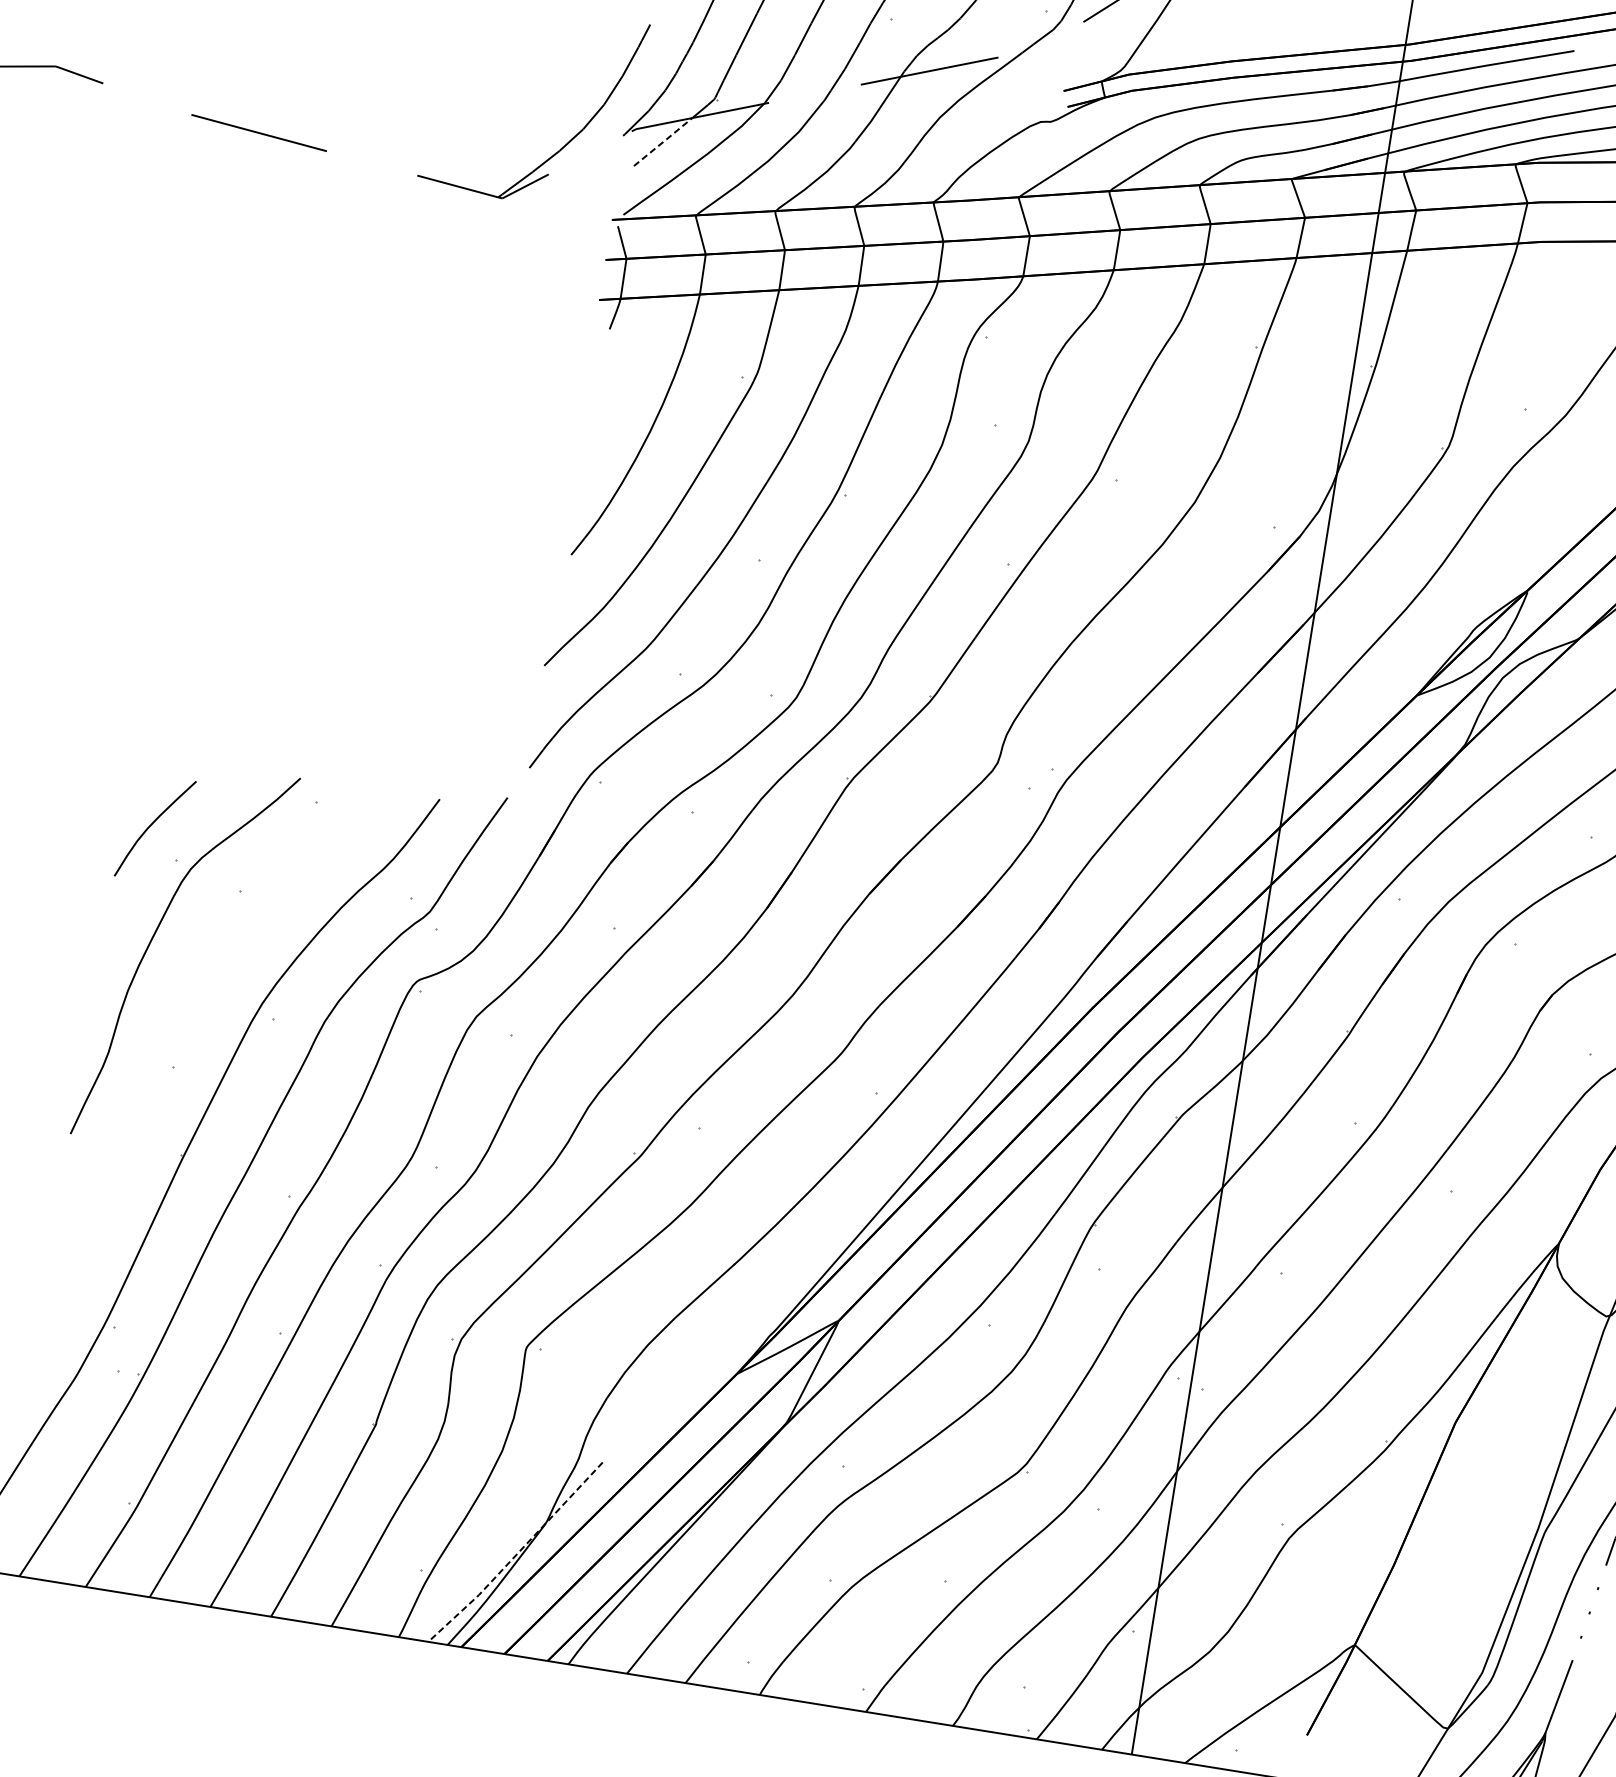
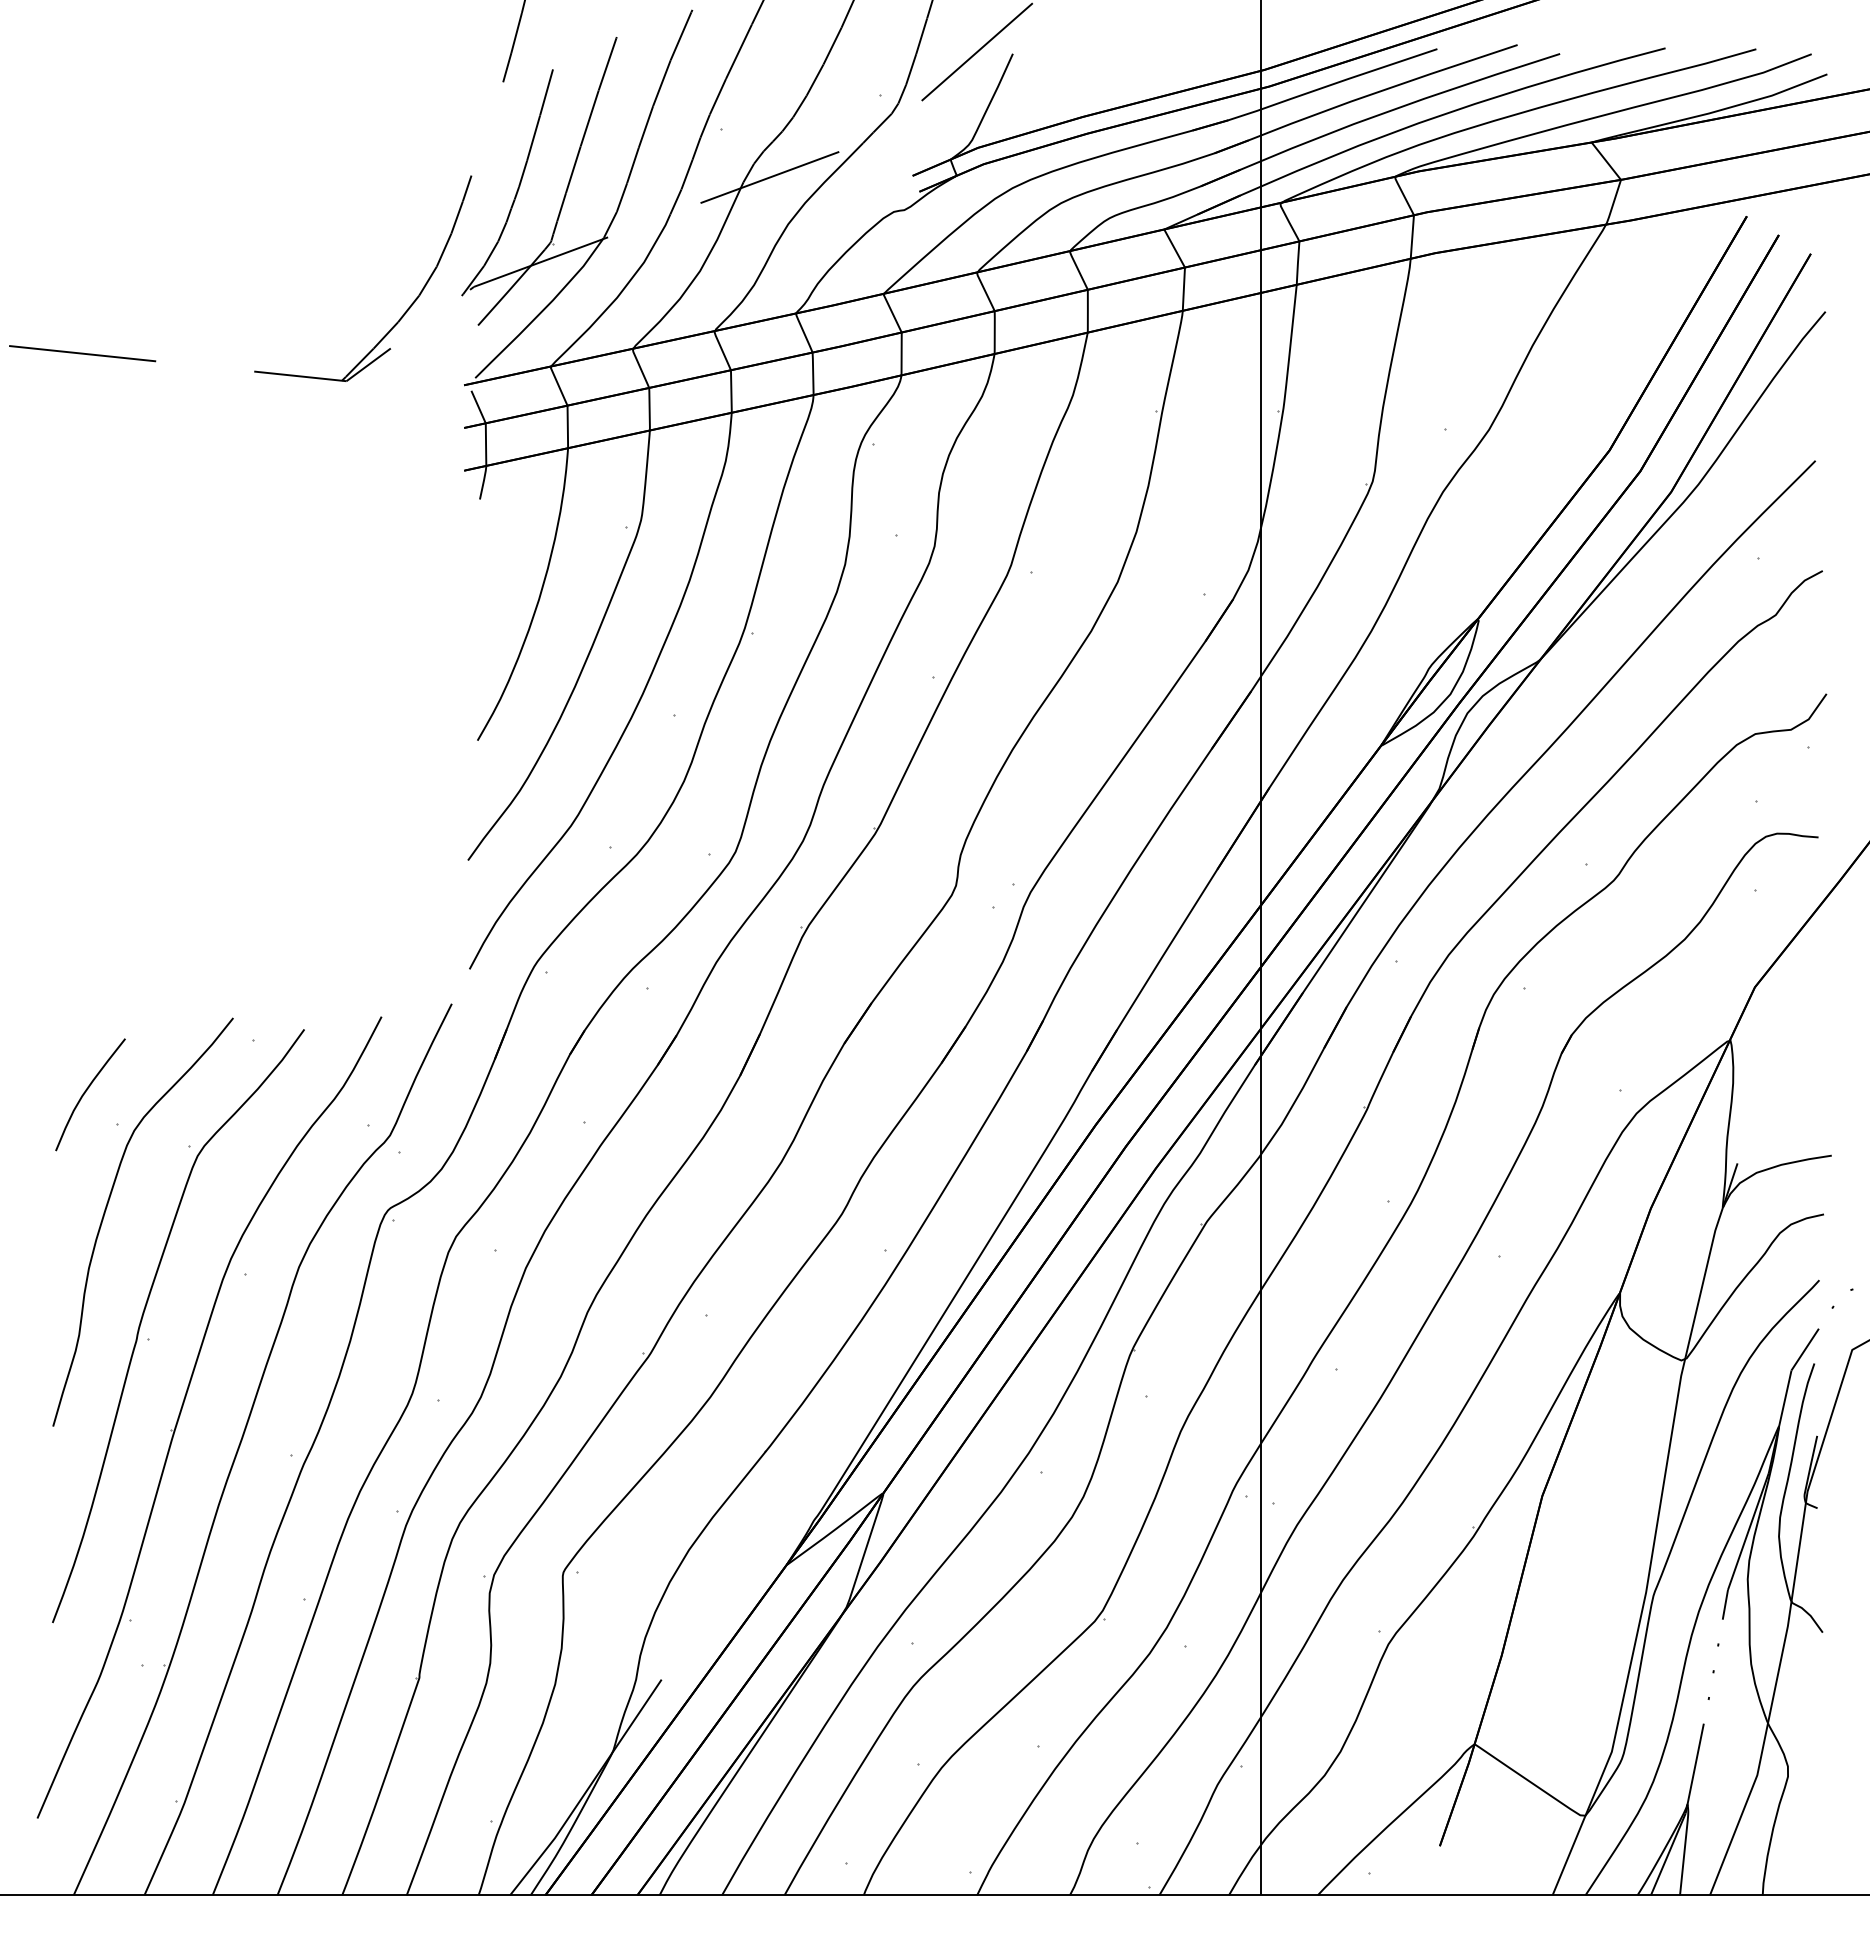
line: (663, 141) -> (504, 295), dashed -> solid
curve: (171, 1045) -> (143, 1317), added
line: (516, 1554) -> (587, 1789), dashed -> solid

